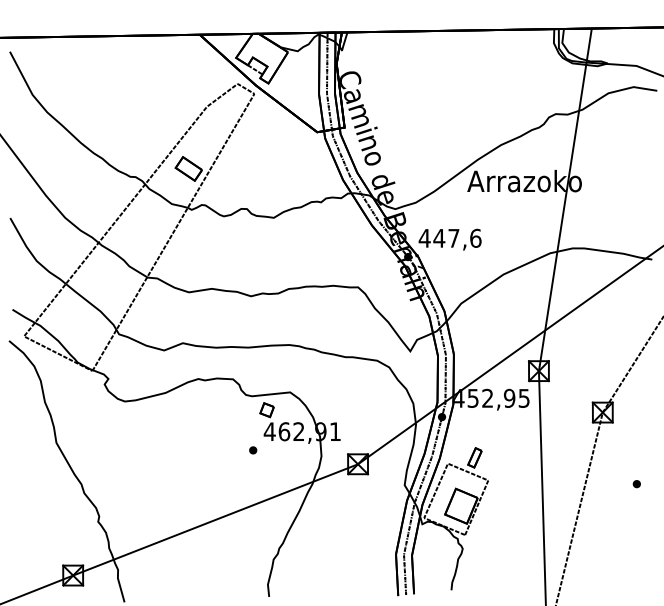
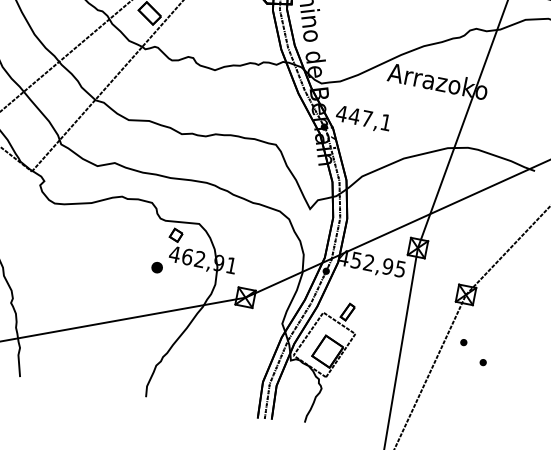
text: (475, 237) -> (385, 121), 447,6 -> 447,1
part: (253, 450) -> (157, 267), size x1.6
part: (610, 466) -> (463, 342), added

